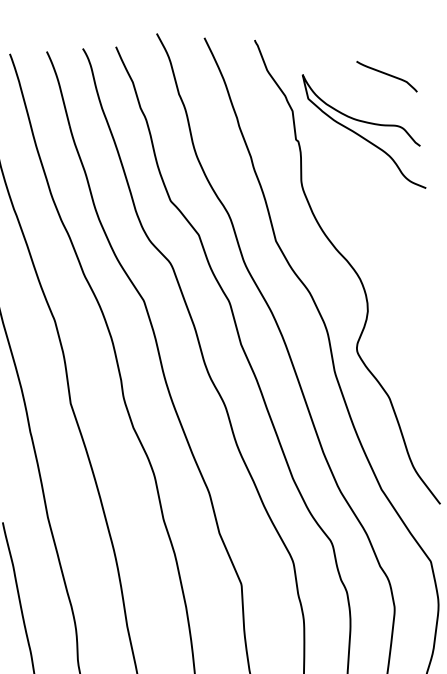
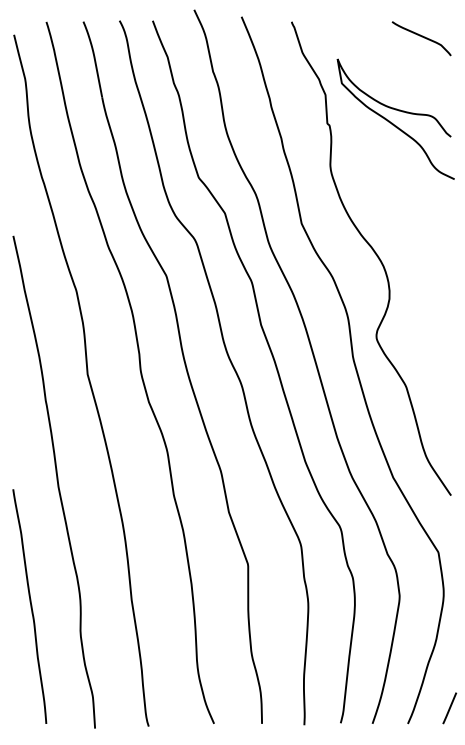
curve: (386, 75) -> (421, 37), moved

